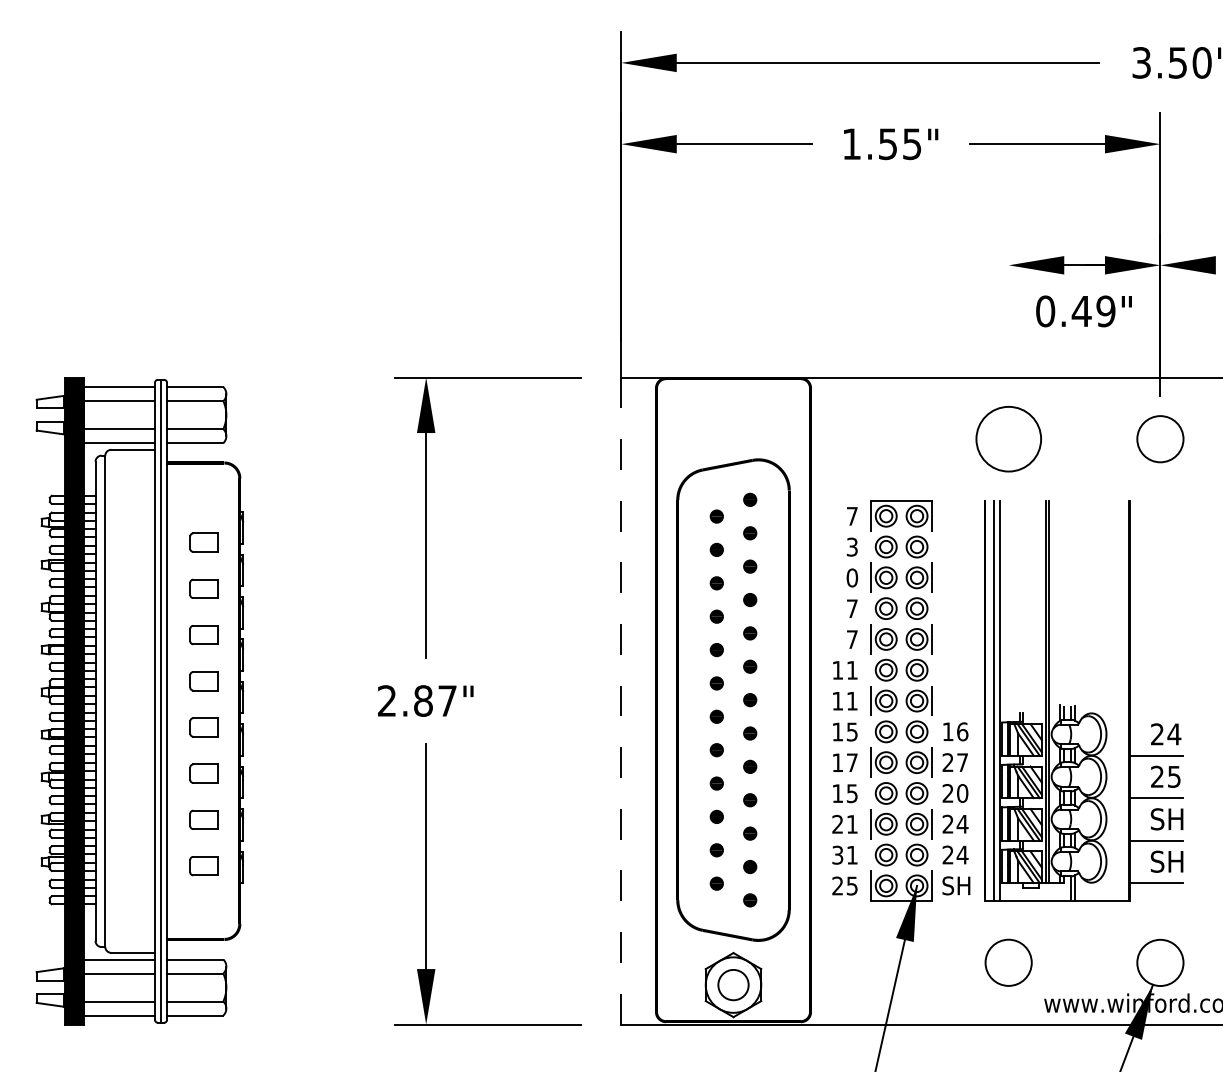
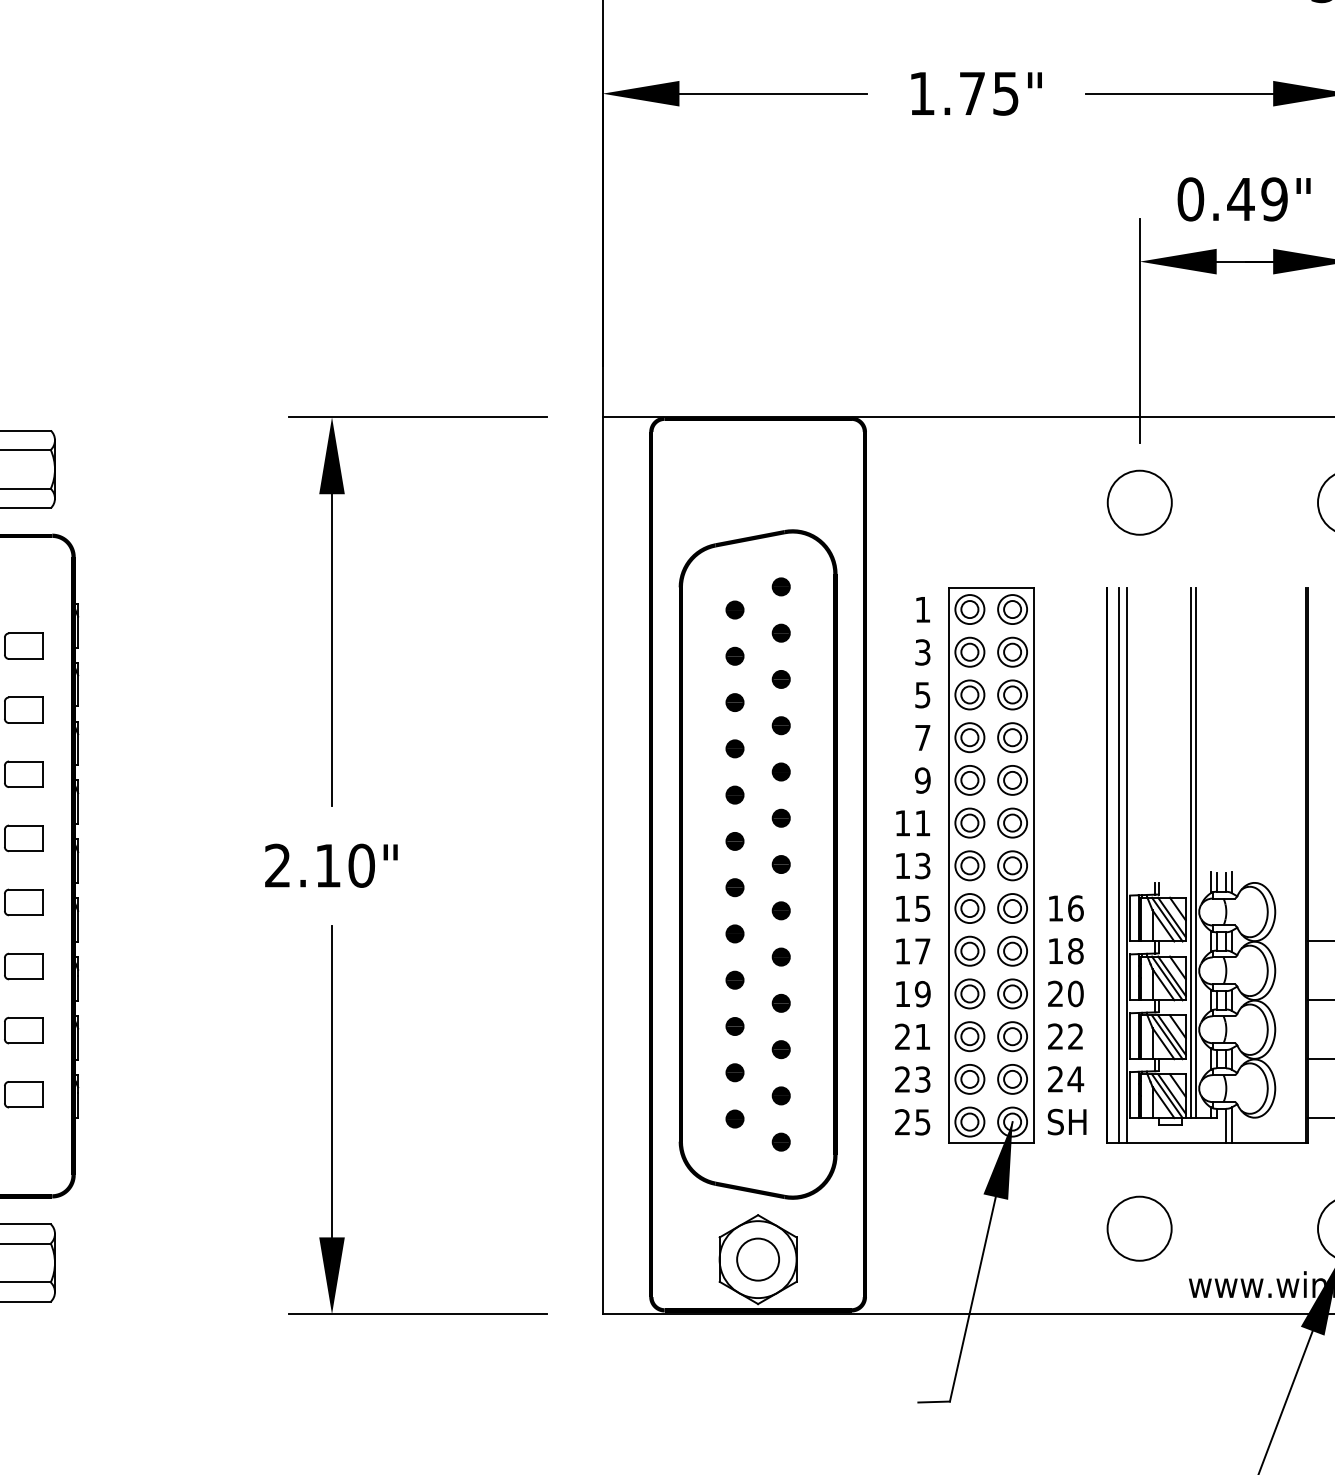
text: (887, 144) -> (971, 94), 1.55" -> 1.75"
text: (1083, 311) -> (1243, 199), moved
line: (1008, 315) -> (1139, 331), added
circle: (1008, 439) -> (1139, 503), size x0.71
text: (852, 516) -> (923, 609), 7 -> 1
text: (852, 577) -> (923, 694), 0 -> 5
text: (851, 639) -> (921, 780), 7 -> 9
text: (435, 700) -> (344, 865), 2.87" -> 2.10"
line: (621, 700) -> (602, 865), dashed -> solid
text: (851, 700) -> (921, 865), 11 -> 13
line: (870, 701) -> (948, 866), dashed -> solid
line: (932, 701) -> (1034, 866), dashed -> solid
text: (955, 762) -> (1065, 951), 27 -> 18
text: (851, 793) -> (921, 993), 15 -> 19
text: (962, 823) -> (1075, 1035), 24 -> 22
text: (844, 854) -> (912, 1078), 31 -> 23

